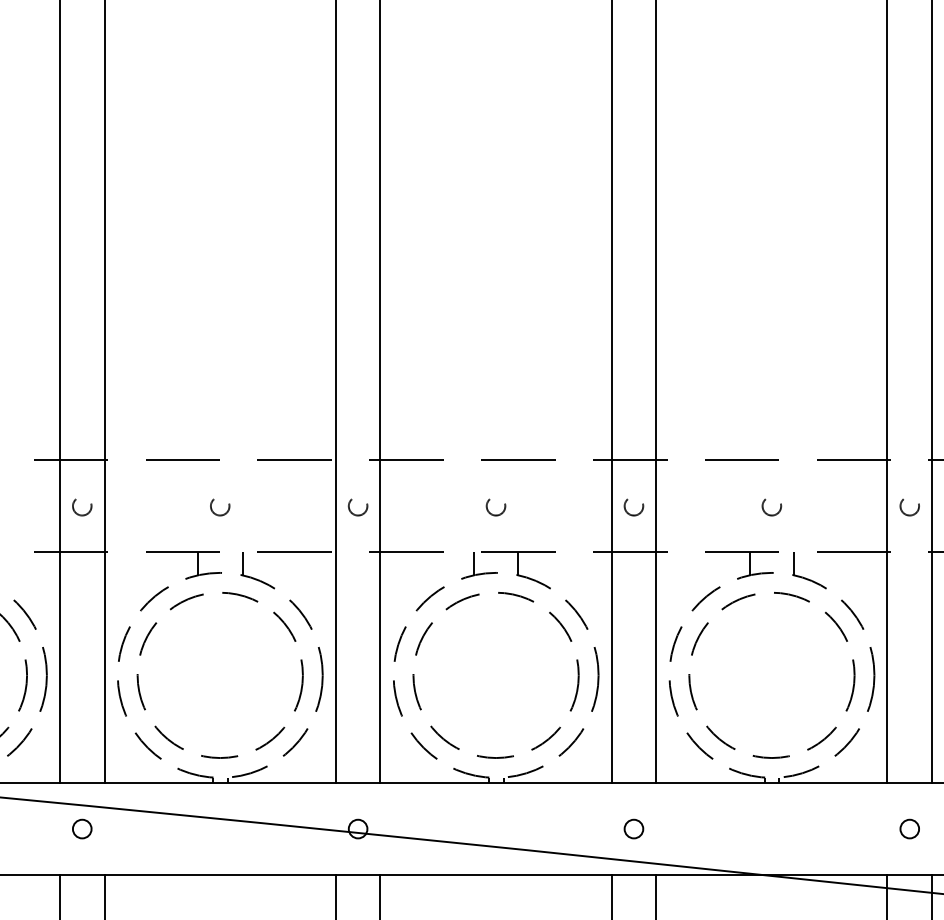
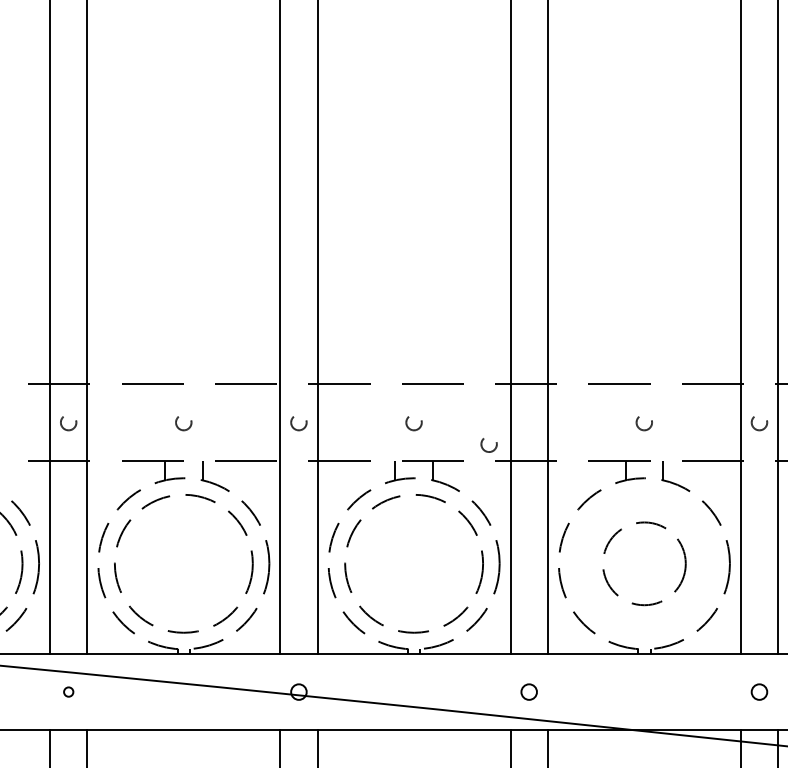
circle: (633, 507) -> (488, 445), moved
circle: (771, 675) -> (644, 563), size x0.6
circle: (82, 828) -> (68, 691), size x0.6

